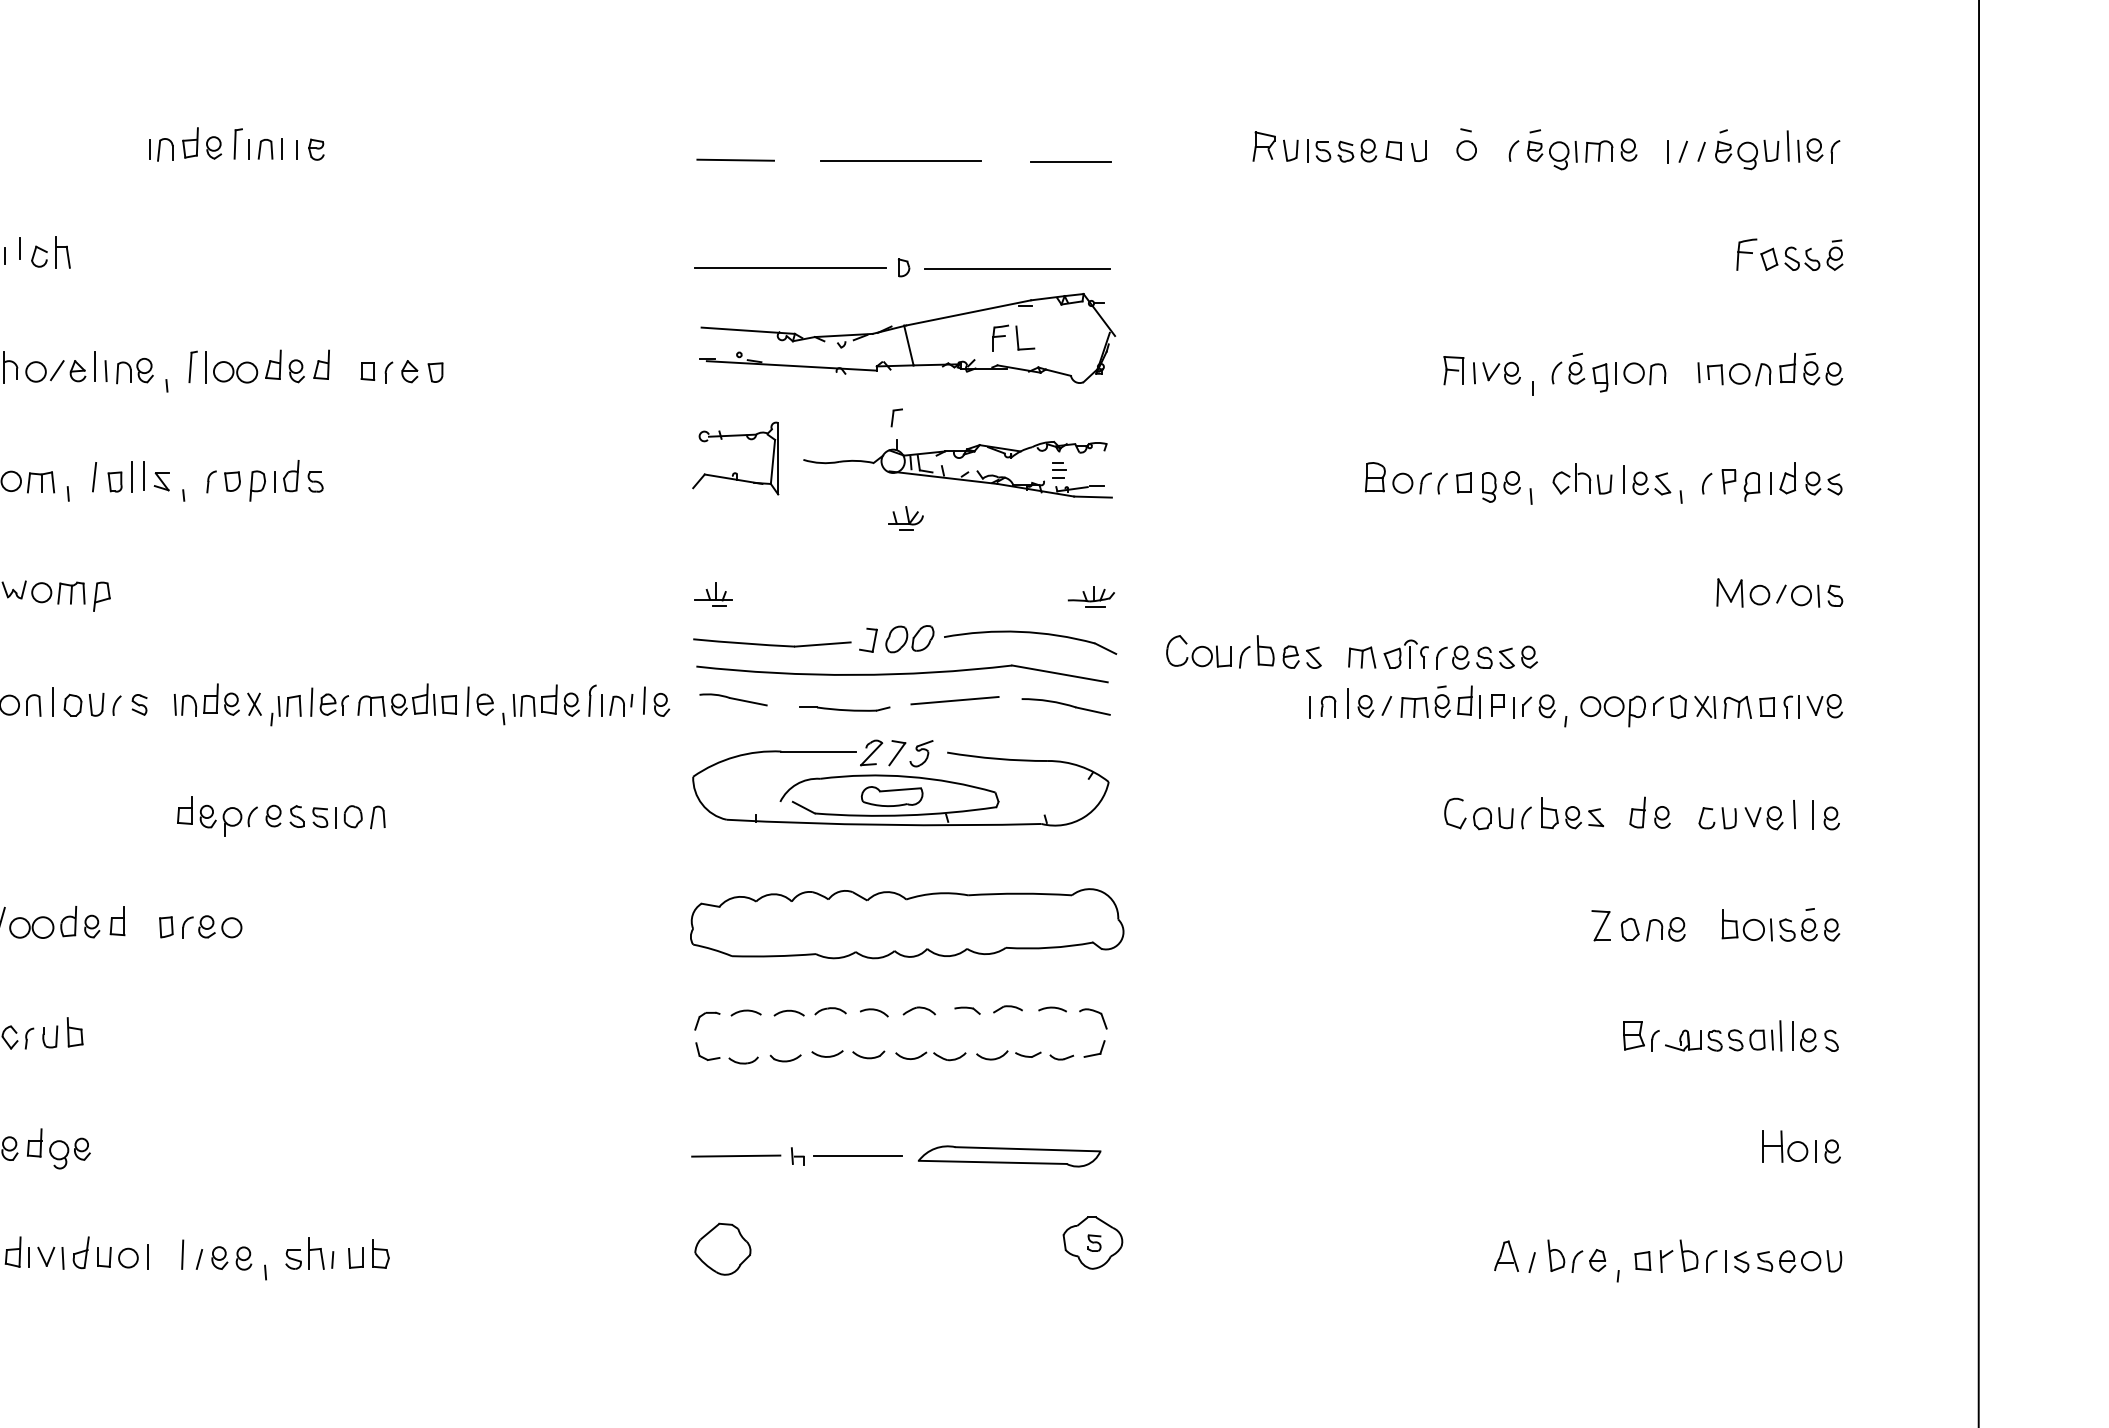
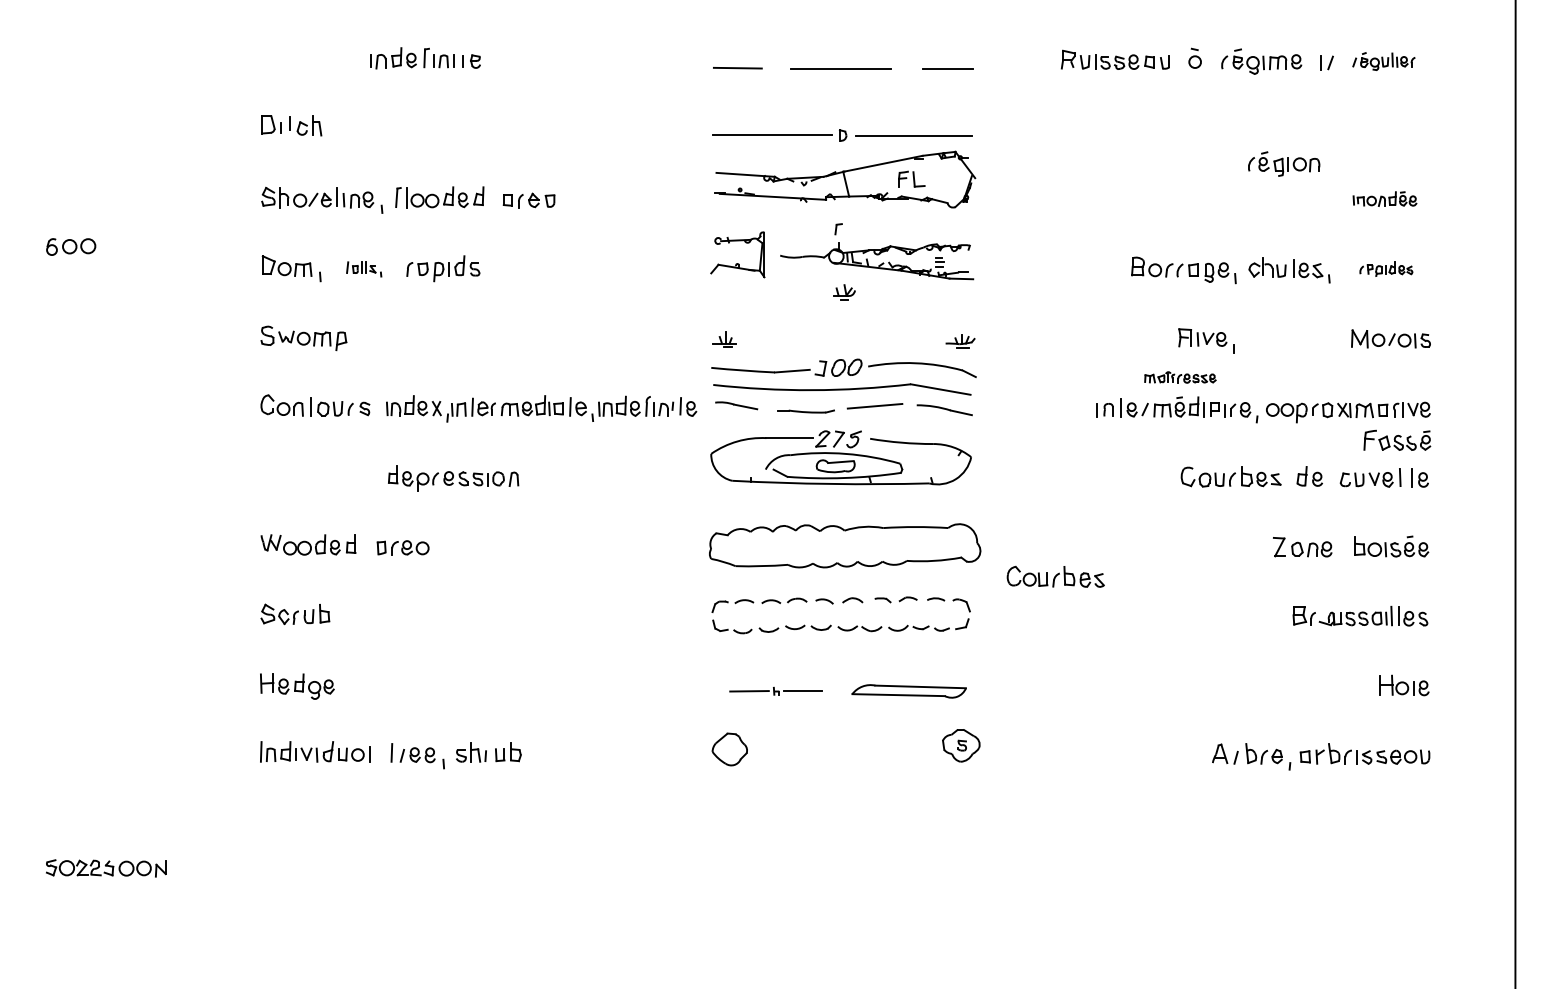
part: (1767, 149) -> (1383, 61), size x0.7
part: (1790, 253) -> (1397, 439), moved
part: (1769, 368) -> (1384, 198), size x0.7
part: (1609, 371) -> (1284, 163), moved
part: (1488, 374) -> (1206, 340), moved
part: (137, 482) -> (363, 269), size x0.6
part: (1772, 482) -> (1386, 269), size x0.6
part: (1243, 651) -> (1055, 576), moved
part: (1443, 654) -> (1180, 377), size x0.6
part: (795, 1156) -> (775, 691), size x0.7

